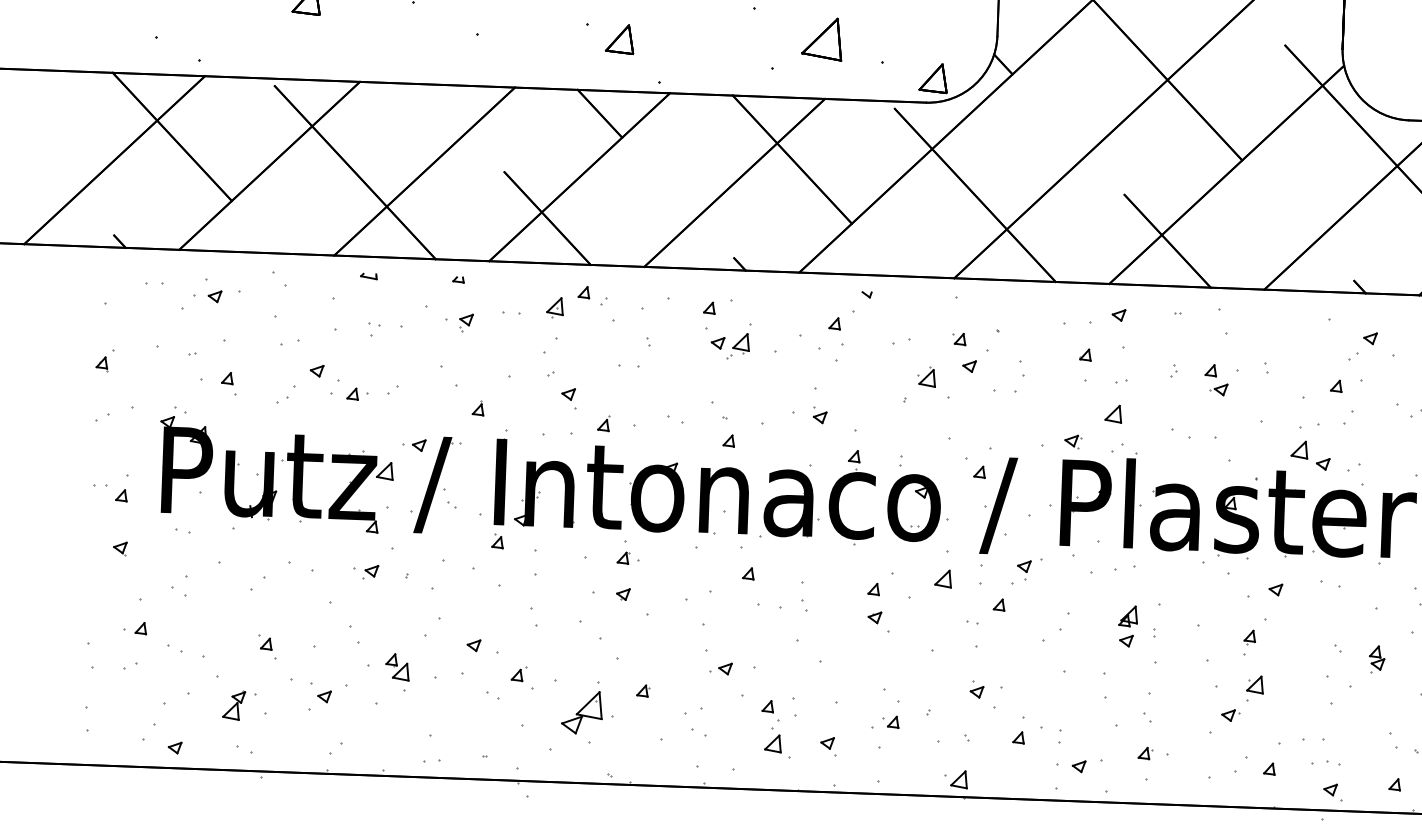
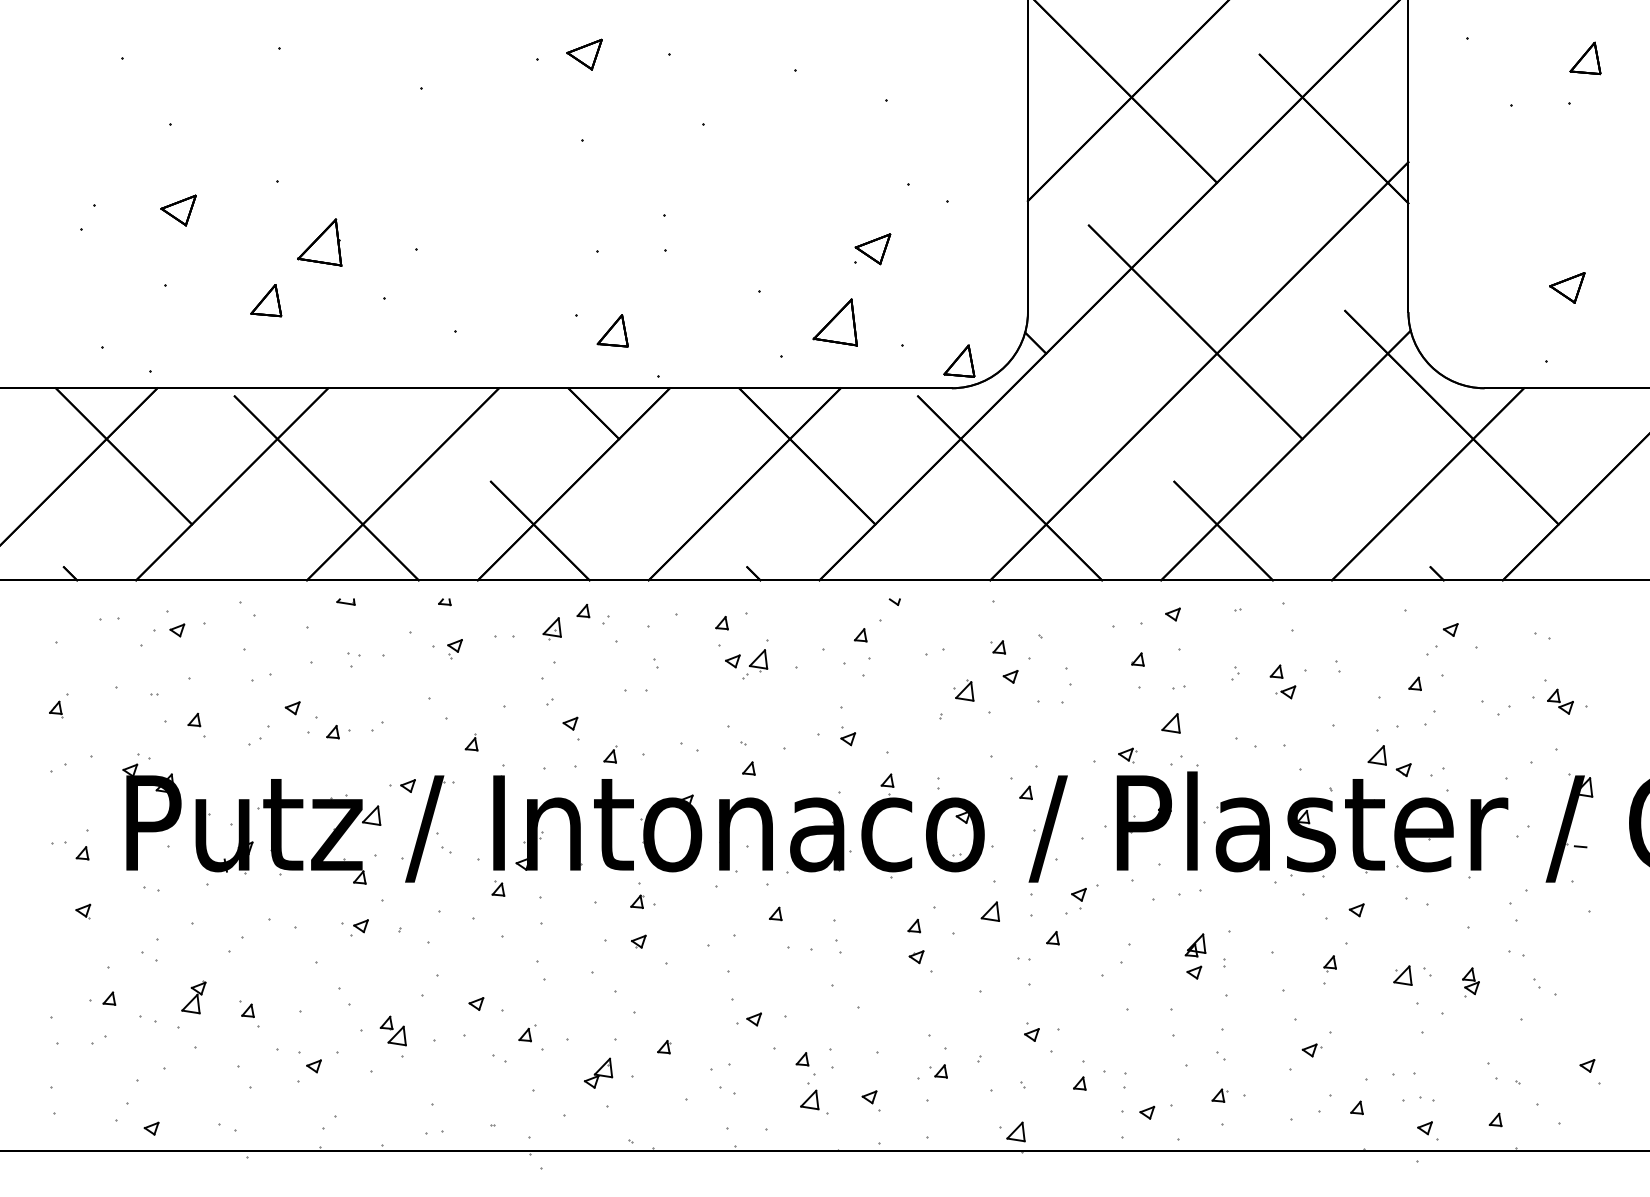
part: (1254, 684) -> (1402, 975), moved
part: (233, 705) -> (193, 997), moved
part: (582, 711) -> (598, 1072), size x0.62

